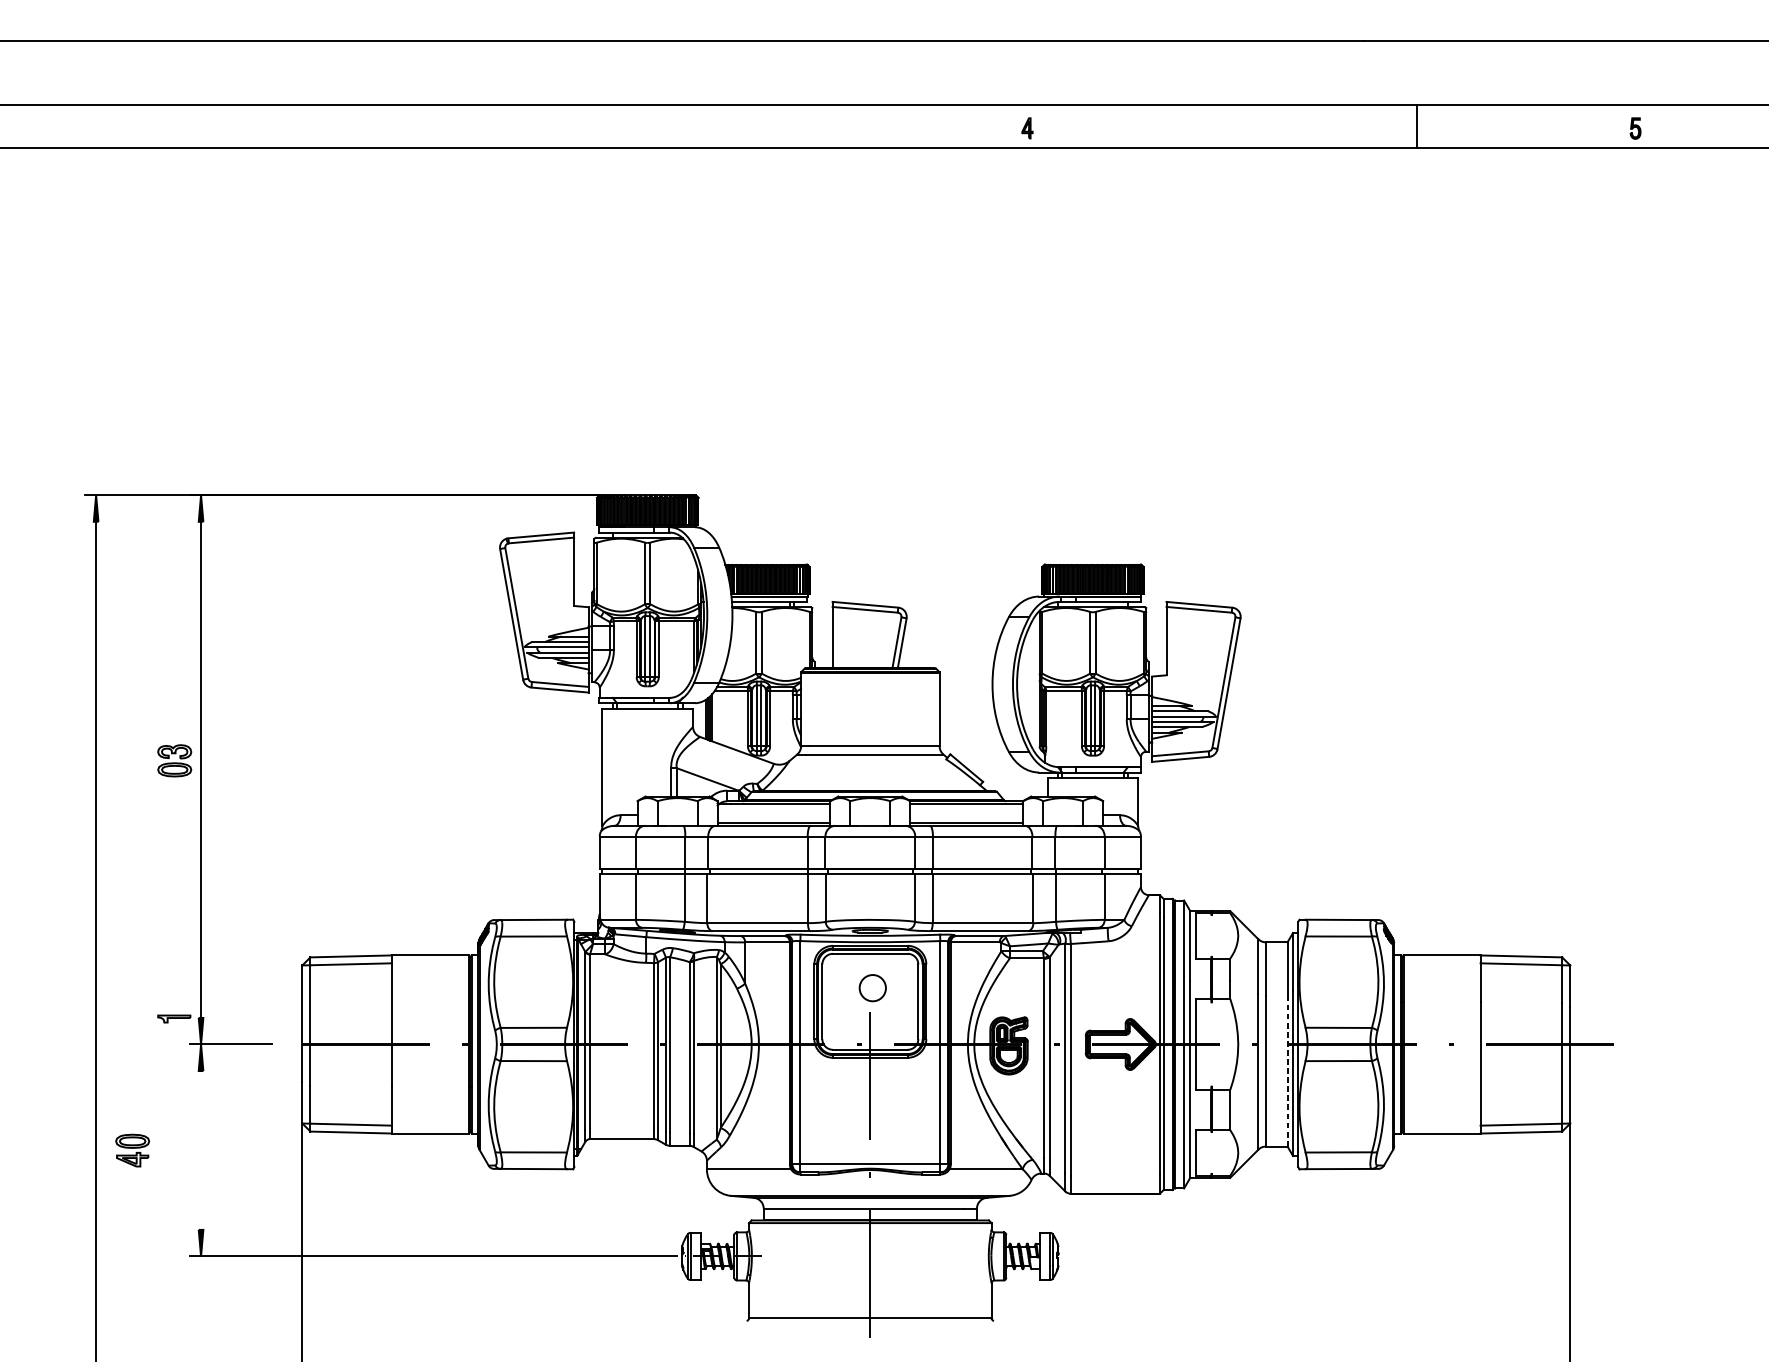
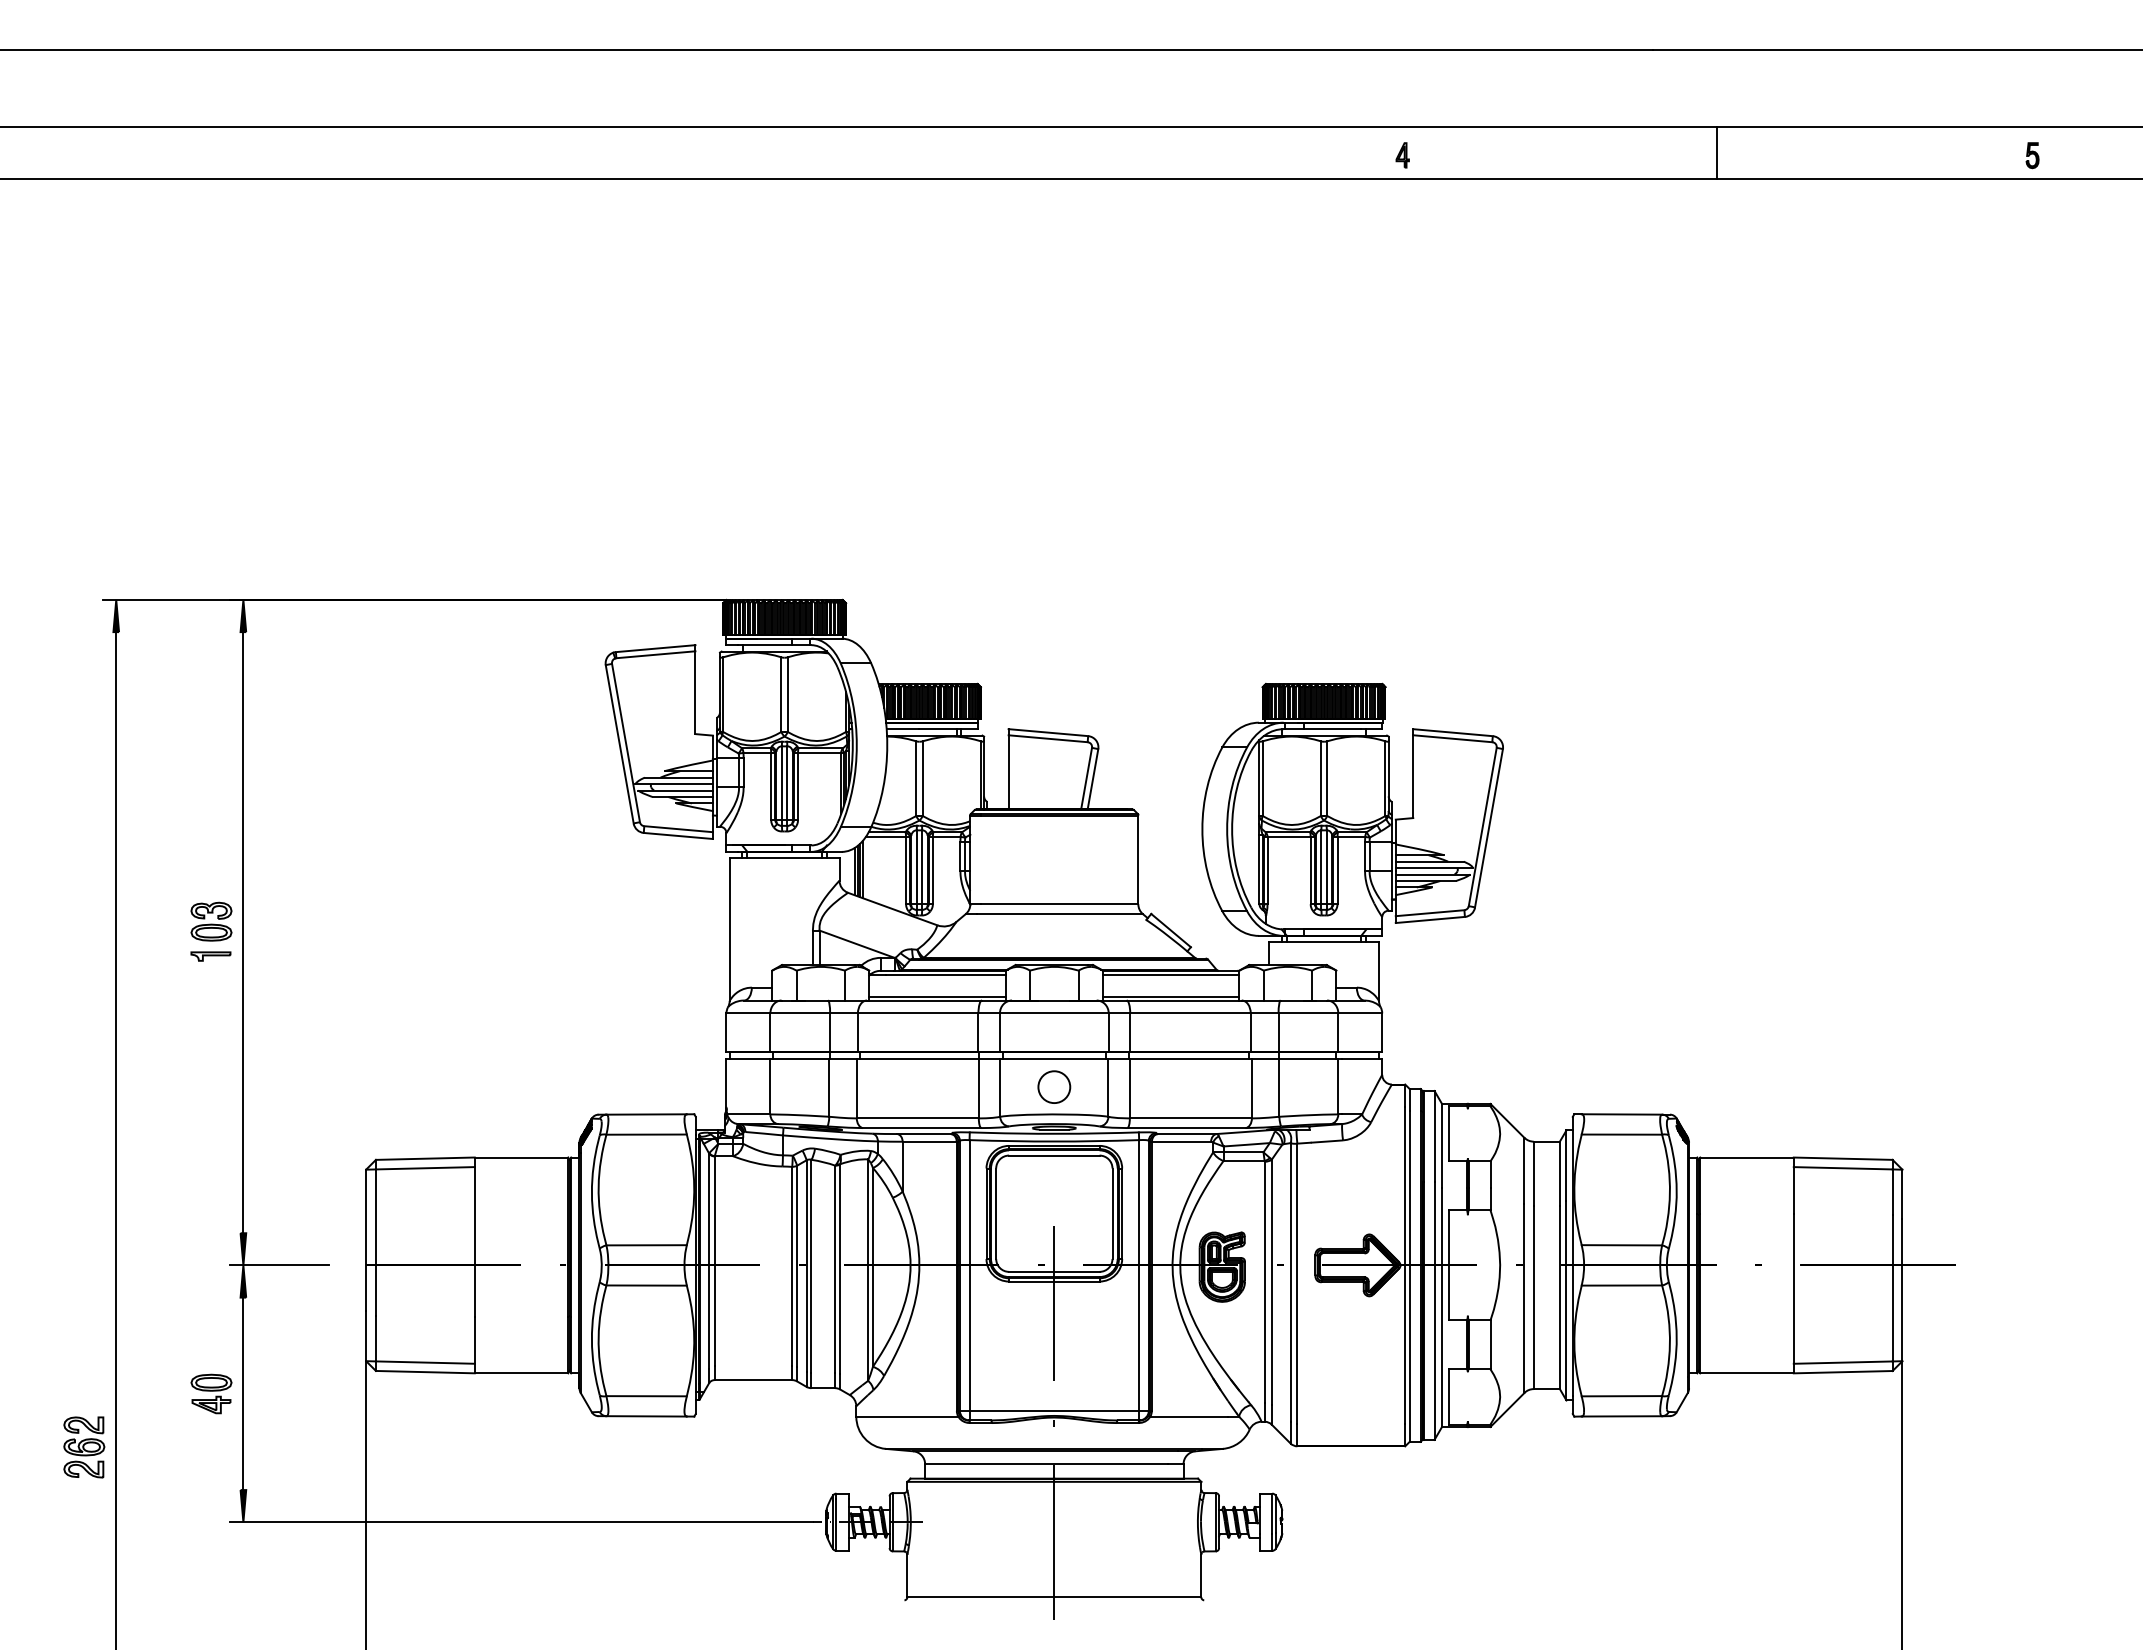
part: (1027, 128) -> (1402, 155), moved
part: (1635, 128) -> (2032, 155), moved
circle: (872, 987) -> (1054, 1086), moved
part: (173, 1018) -> (210, 956), moved
line: (1287, 1071) -> (1559, 1298), dashed -> solid
part: (132, 1150) -> (211, 1393), moved
line: (201, 1150) -> (243, 1393), added
part: (69, 1194) -> (84, 1447), added

